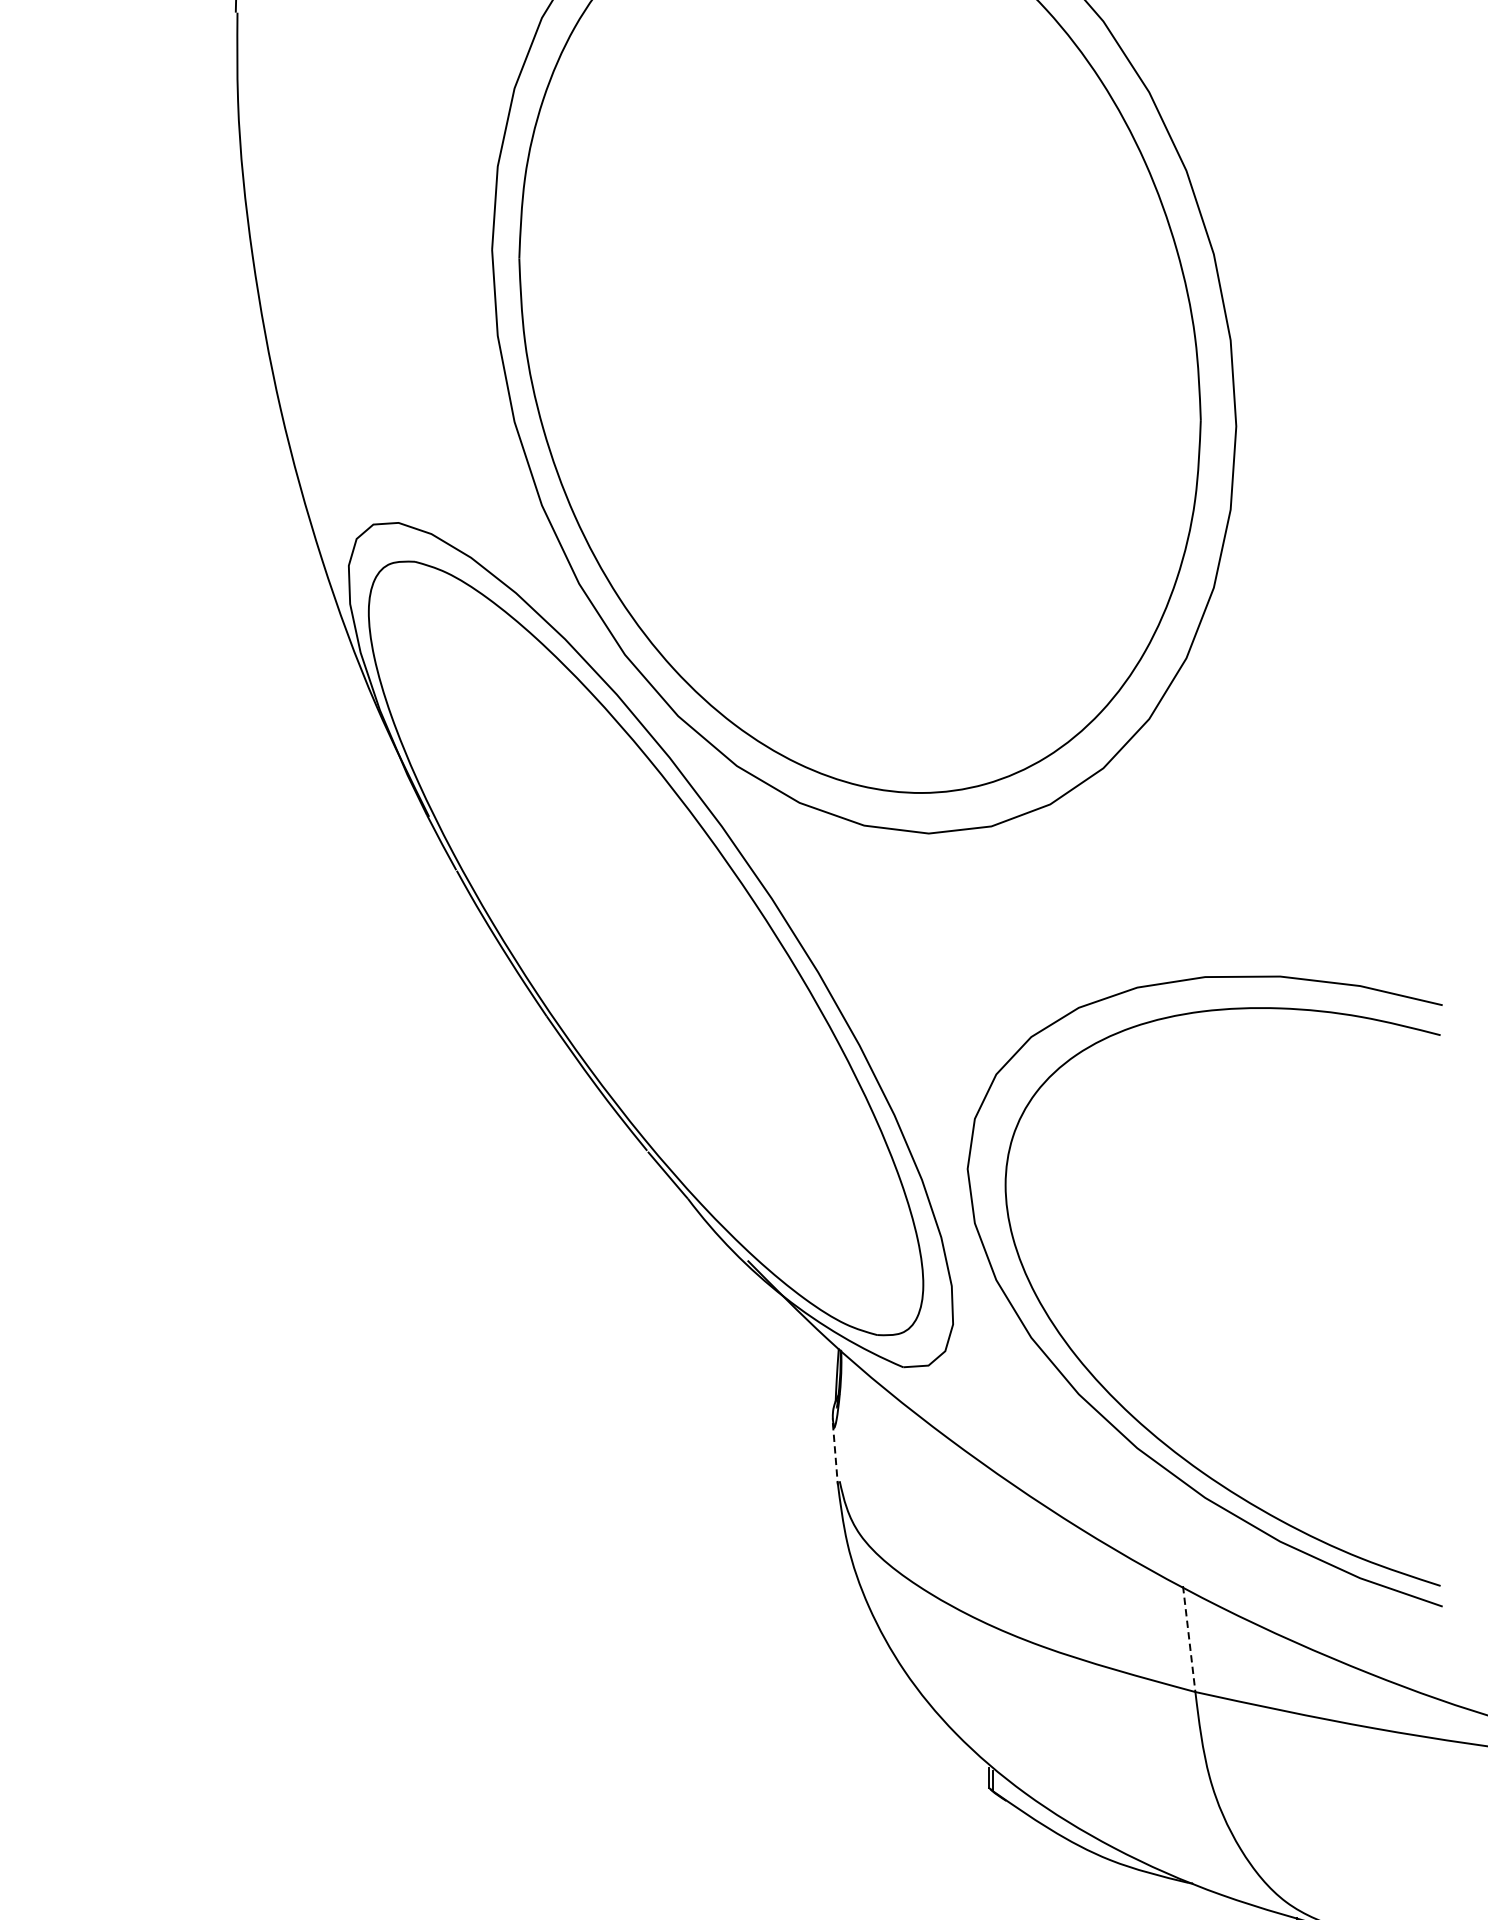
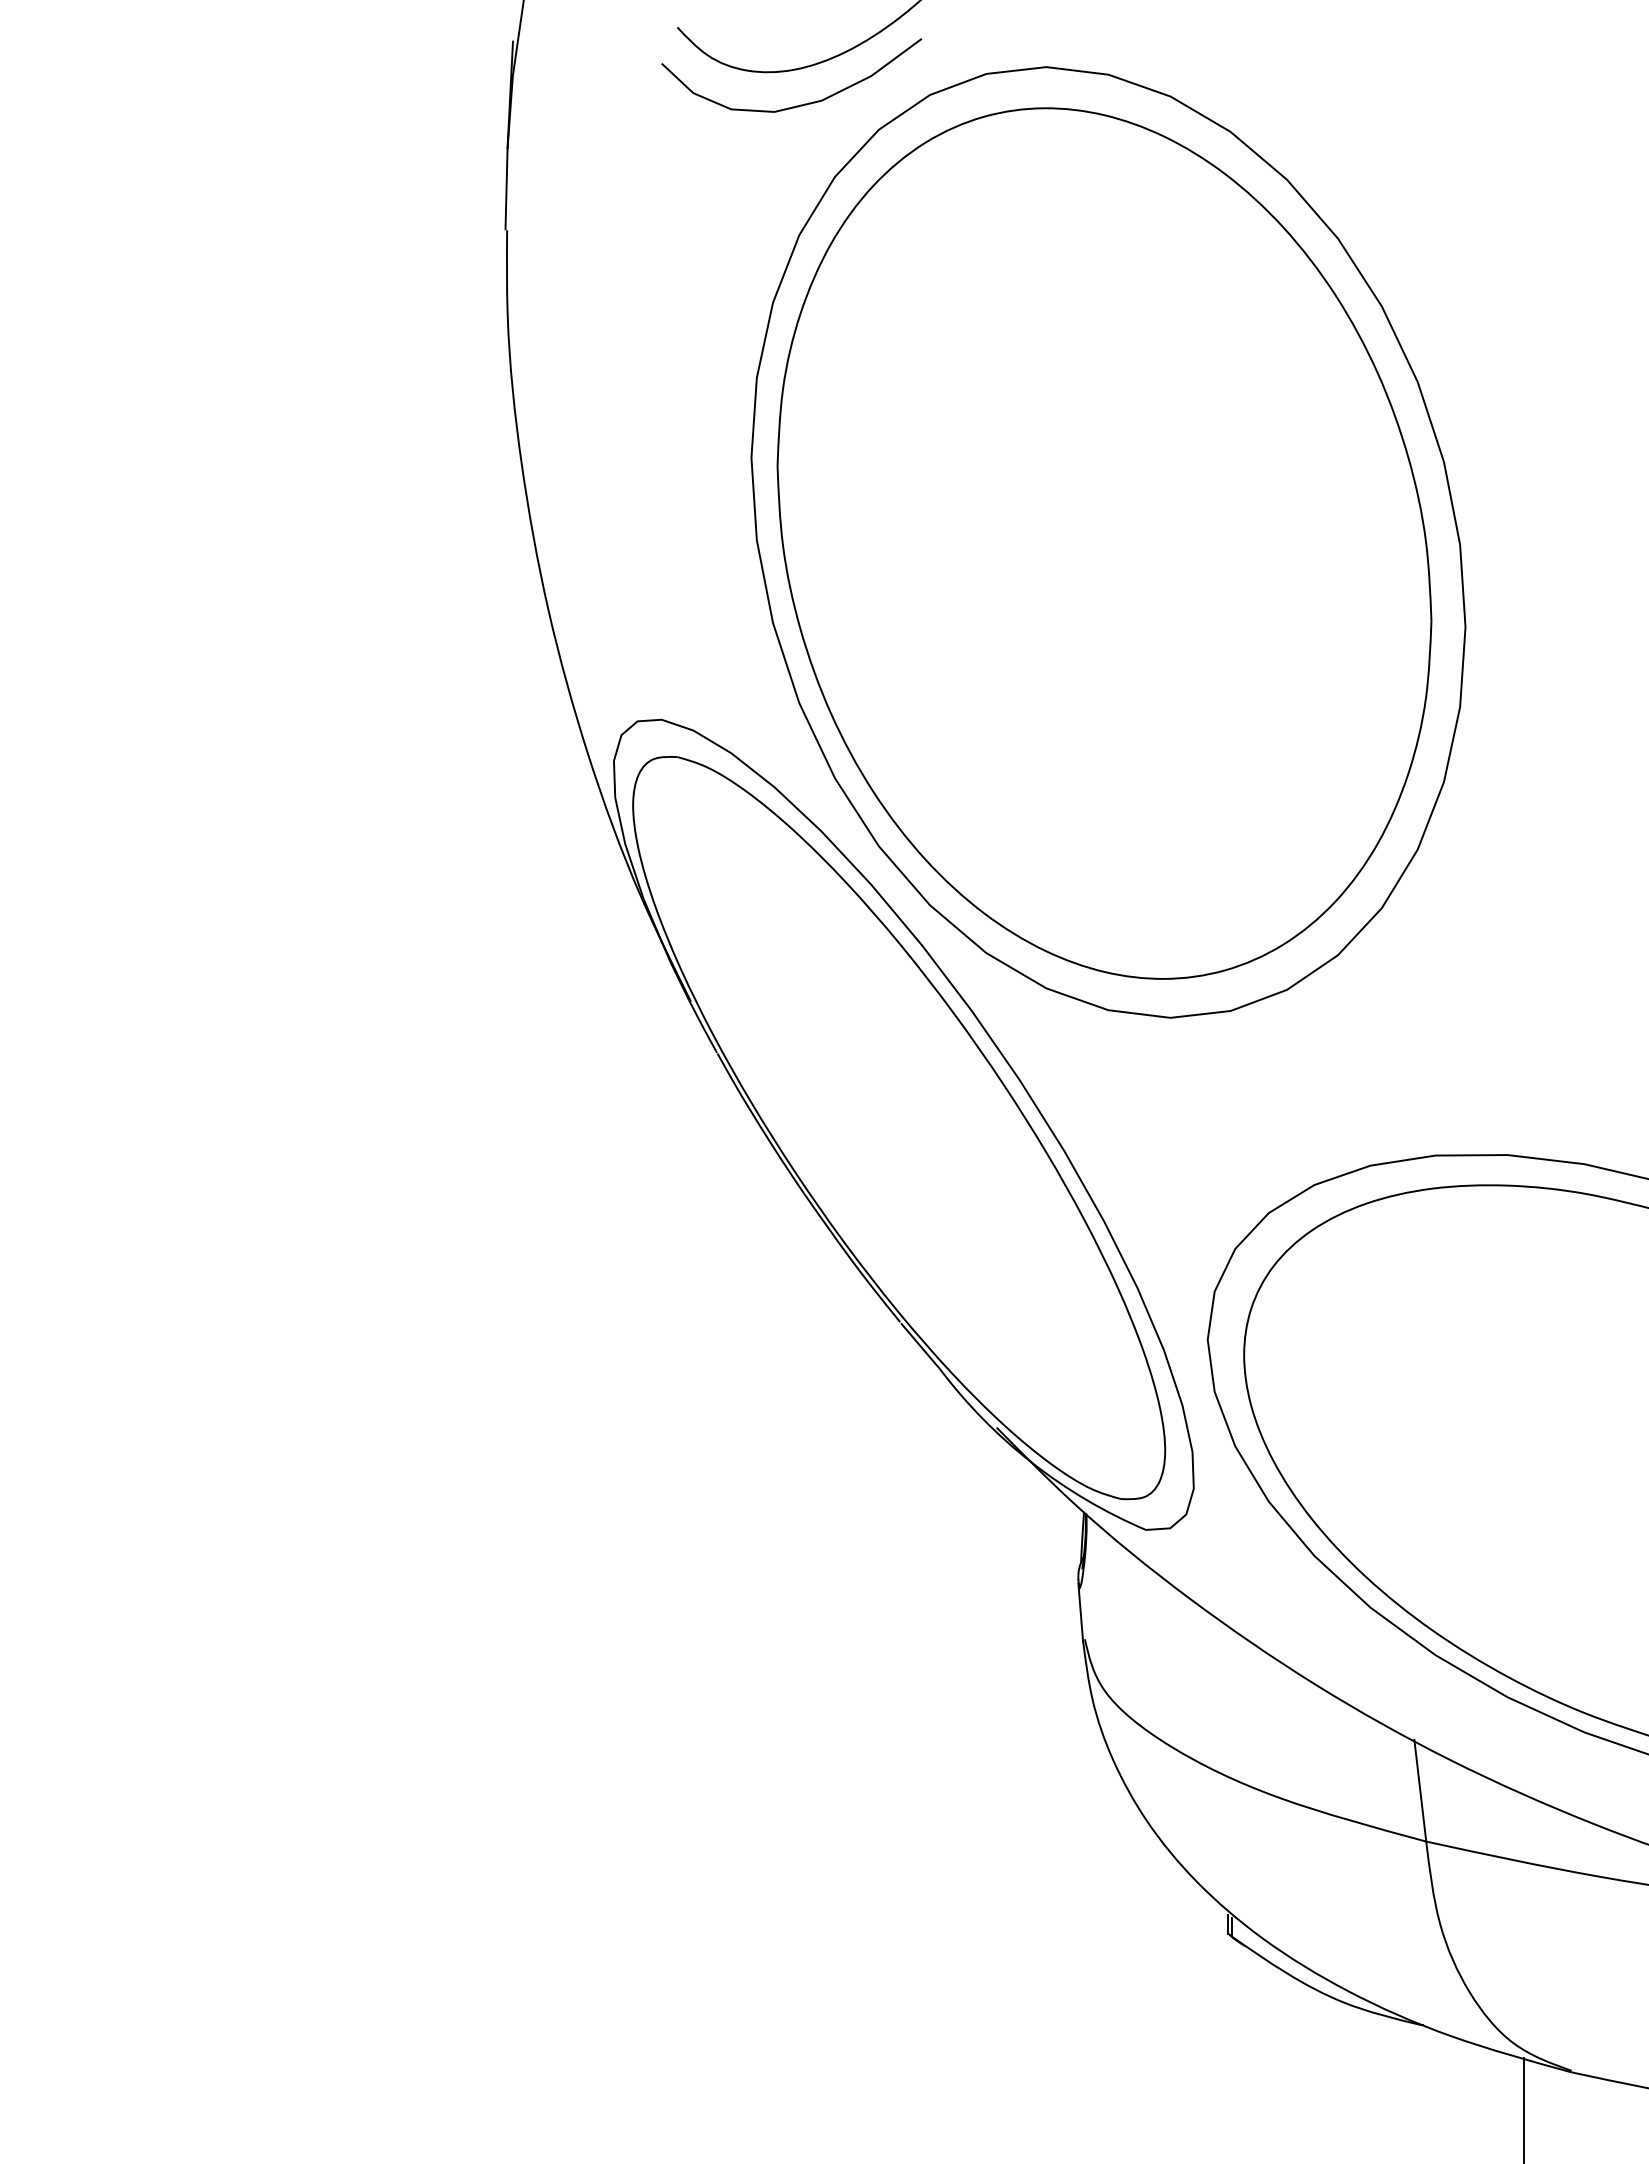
line: (835, 1453) -> (1080, 1612), dashed -> solid
line: (1189, 1639) -> (1420, 1791), dashed -> solid

